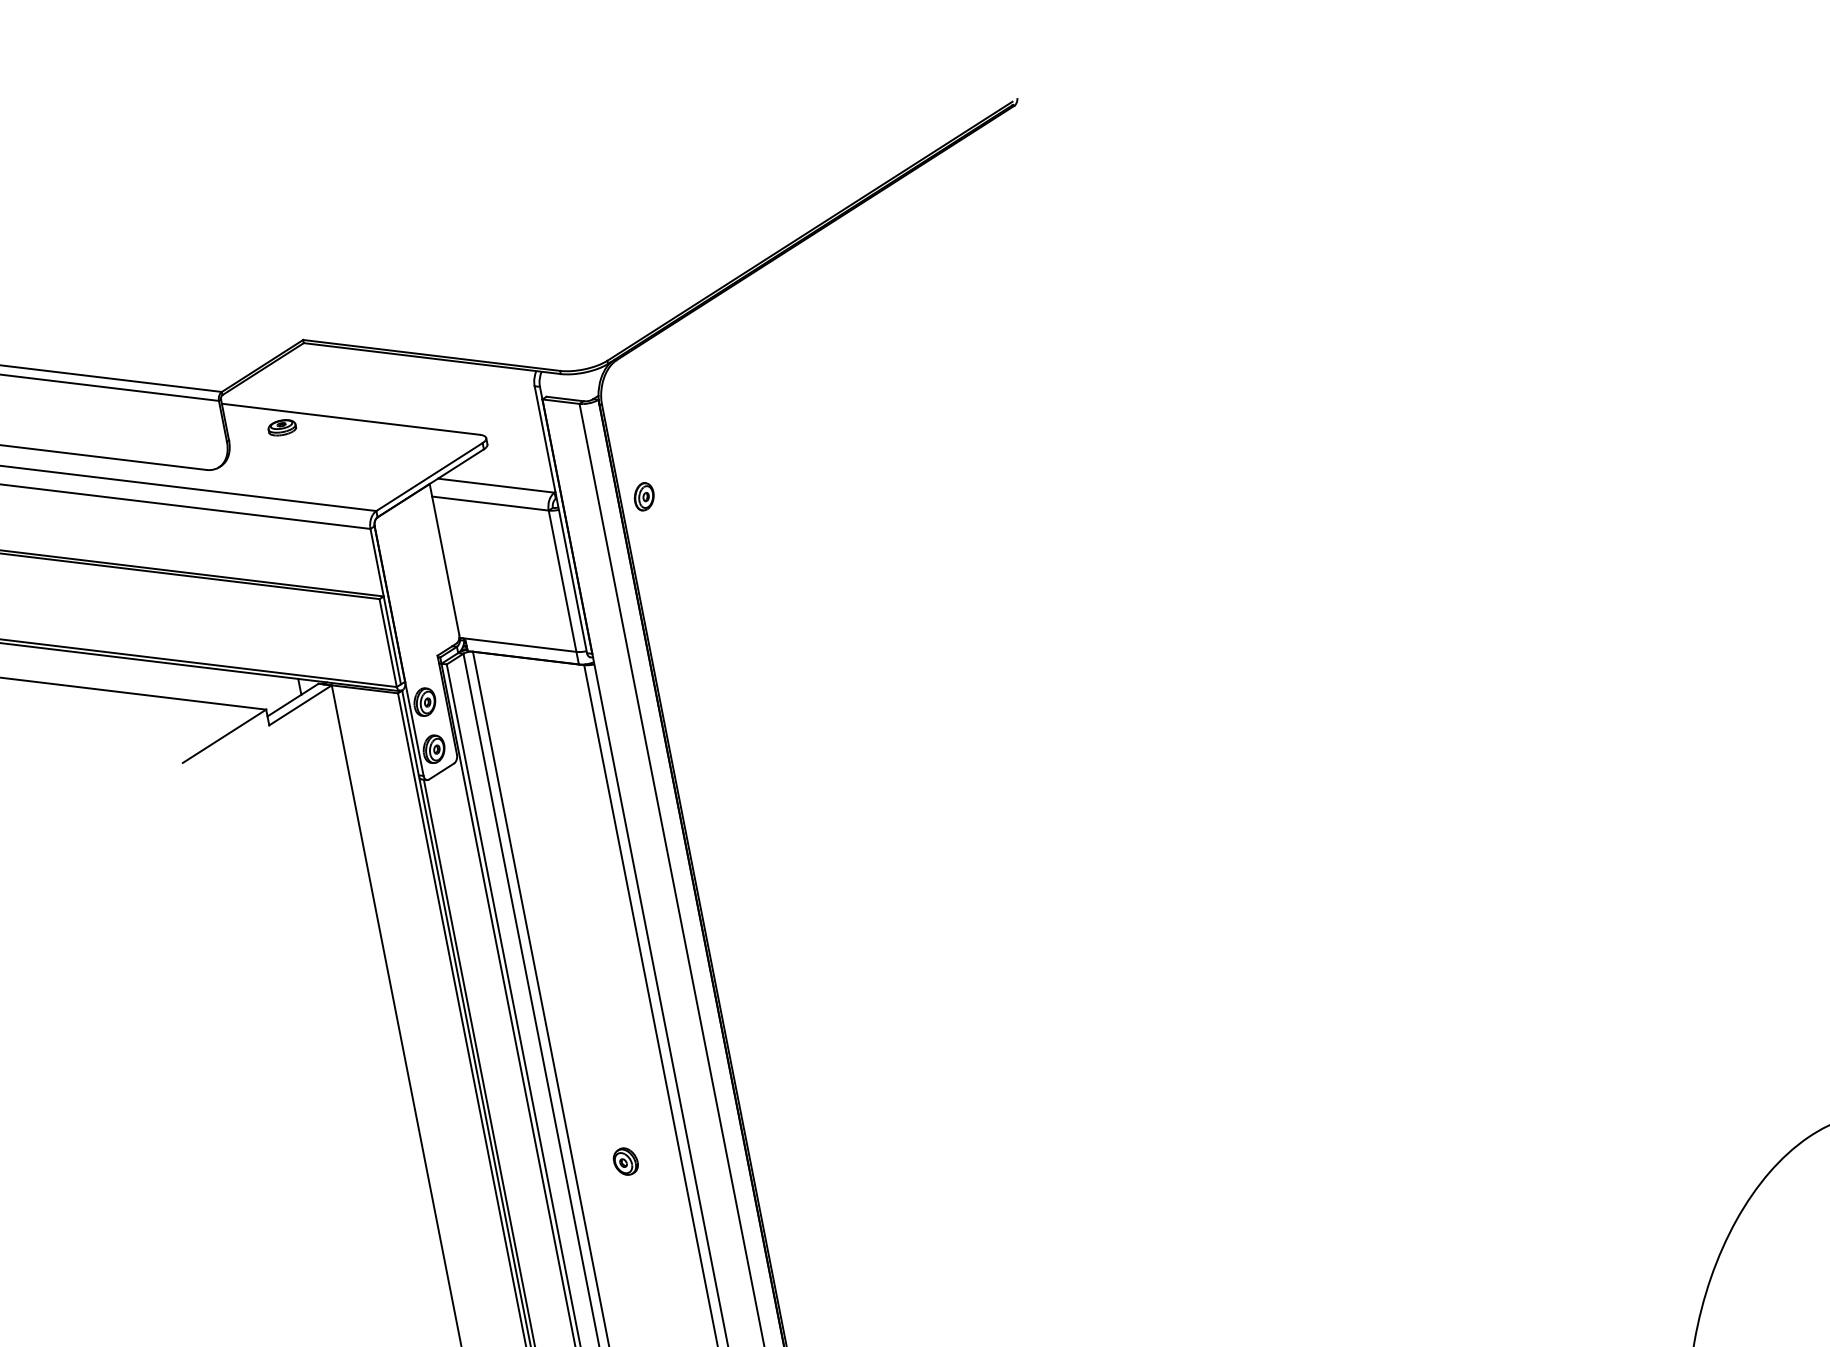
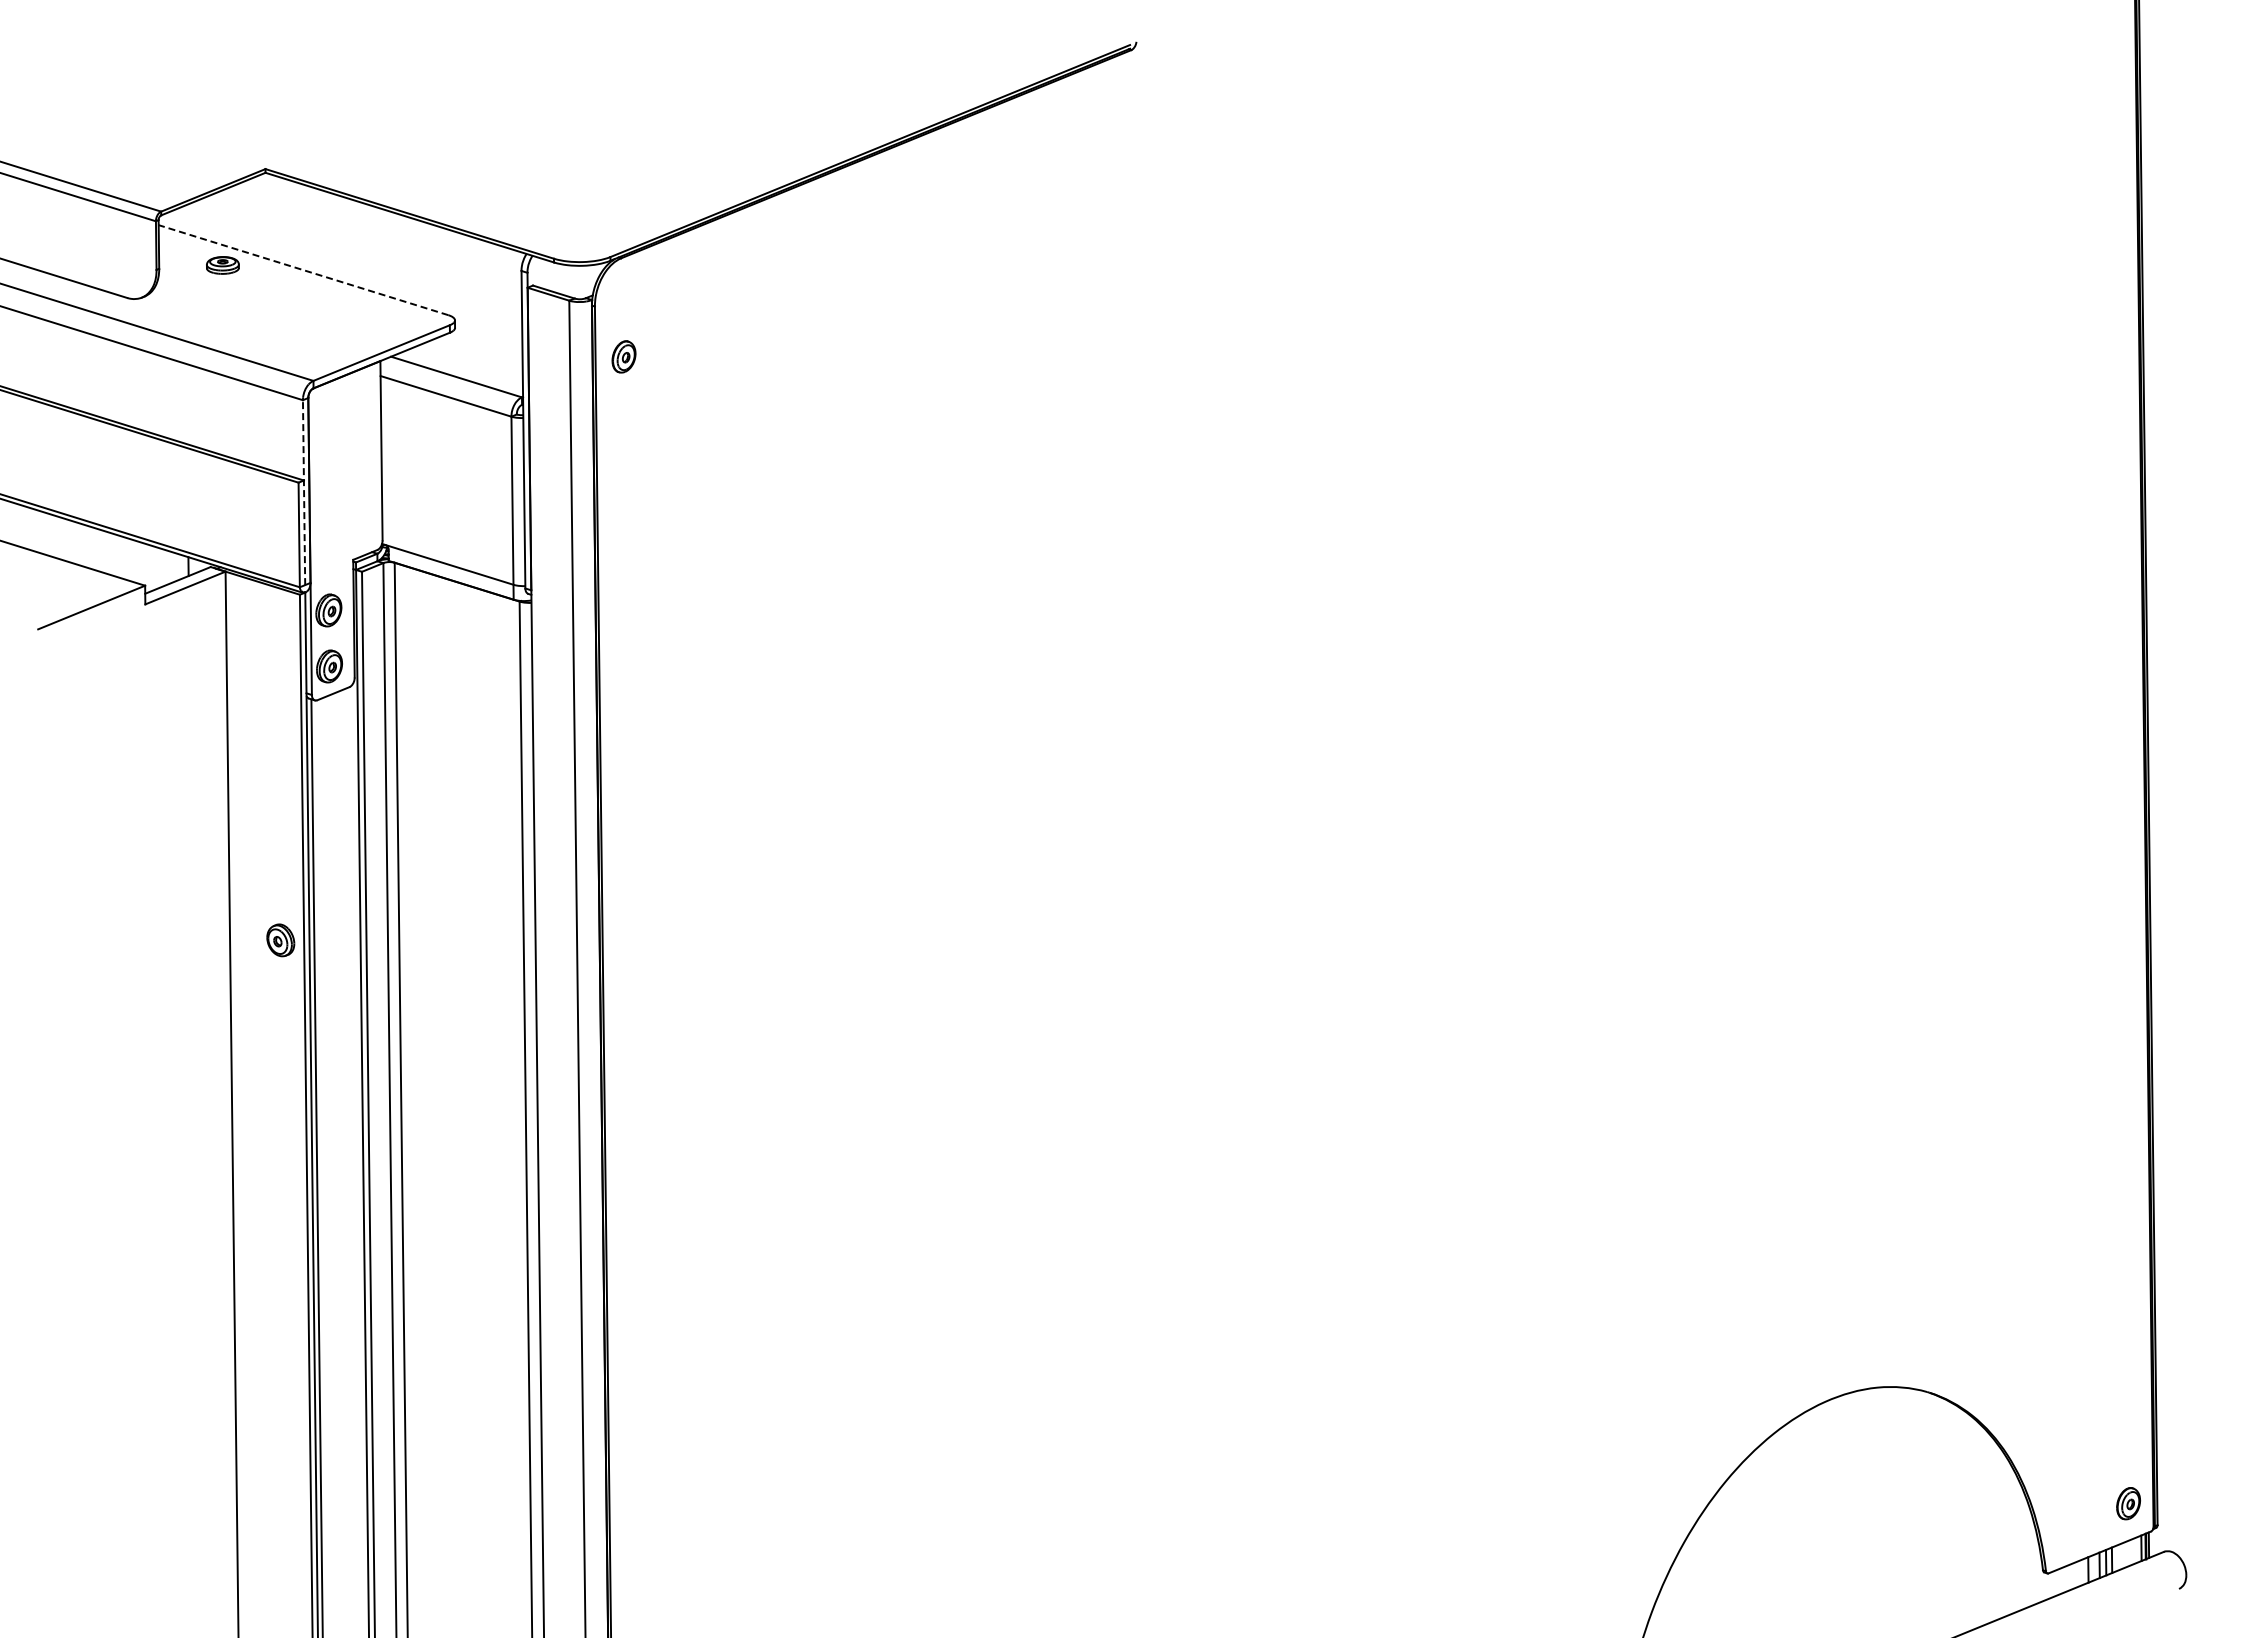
line: (350, 419) -> (303, 270), solid -> dashed
part: (643, 496) -> (623, 356), moved
line: (386, 606) -> (304, 492), solid -> dashed
part: (625, 1161) -> (280, 940), moved

